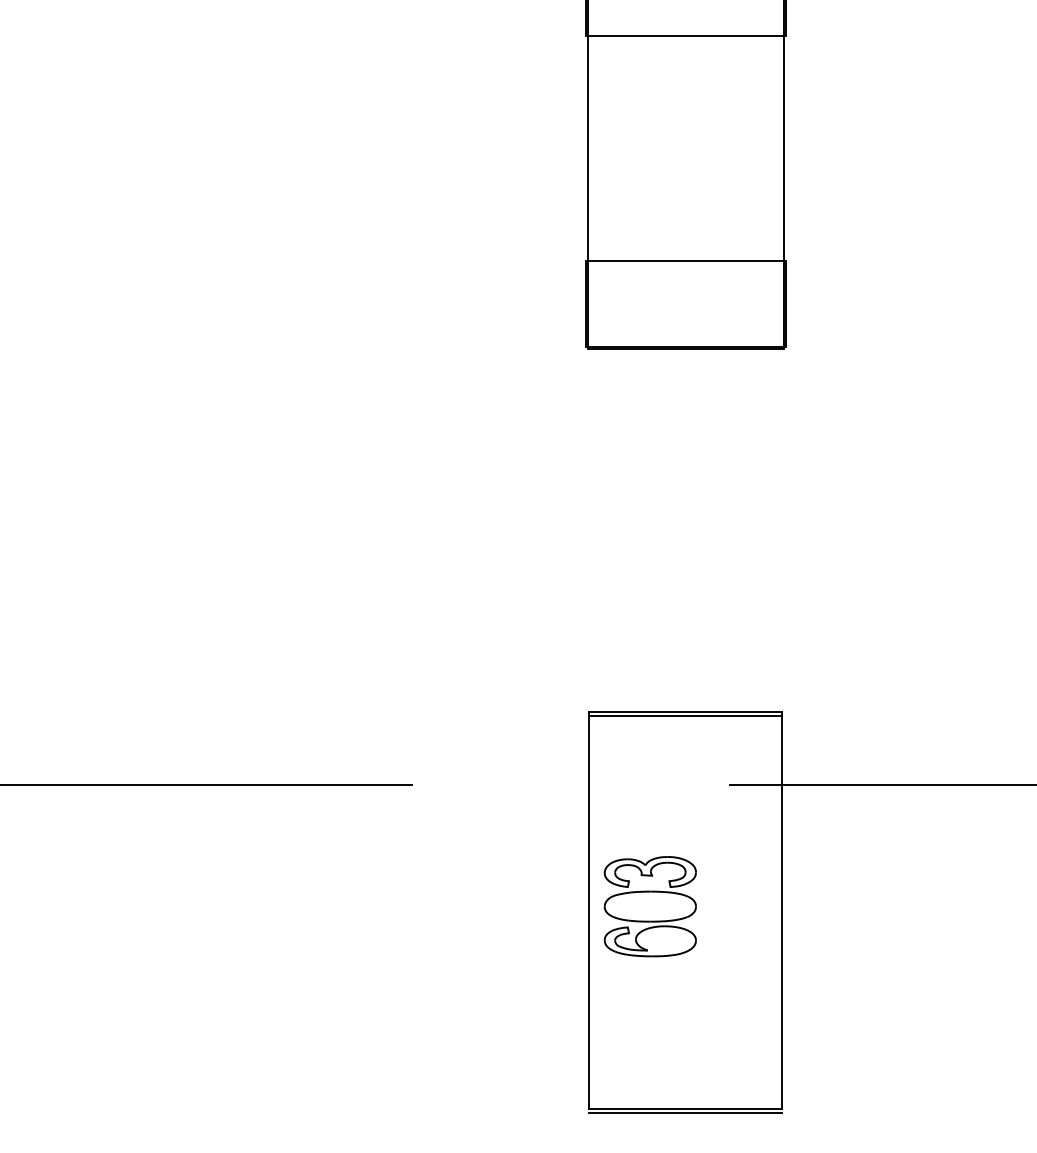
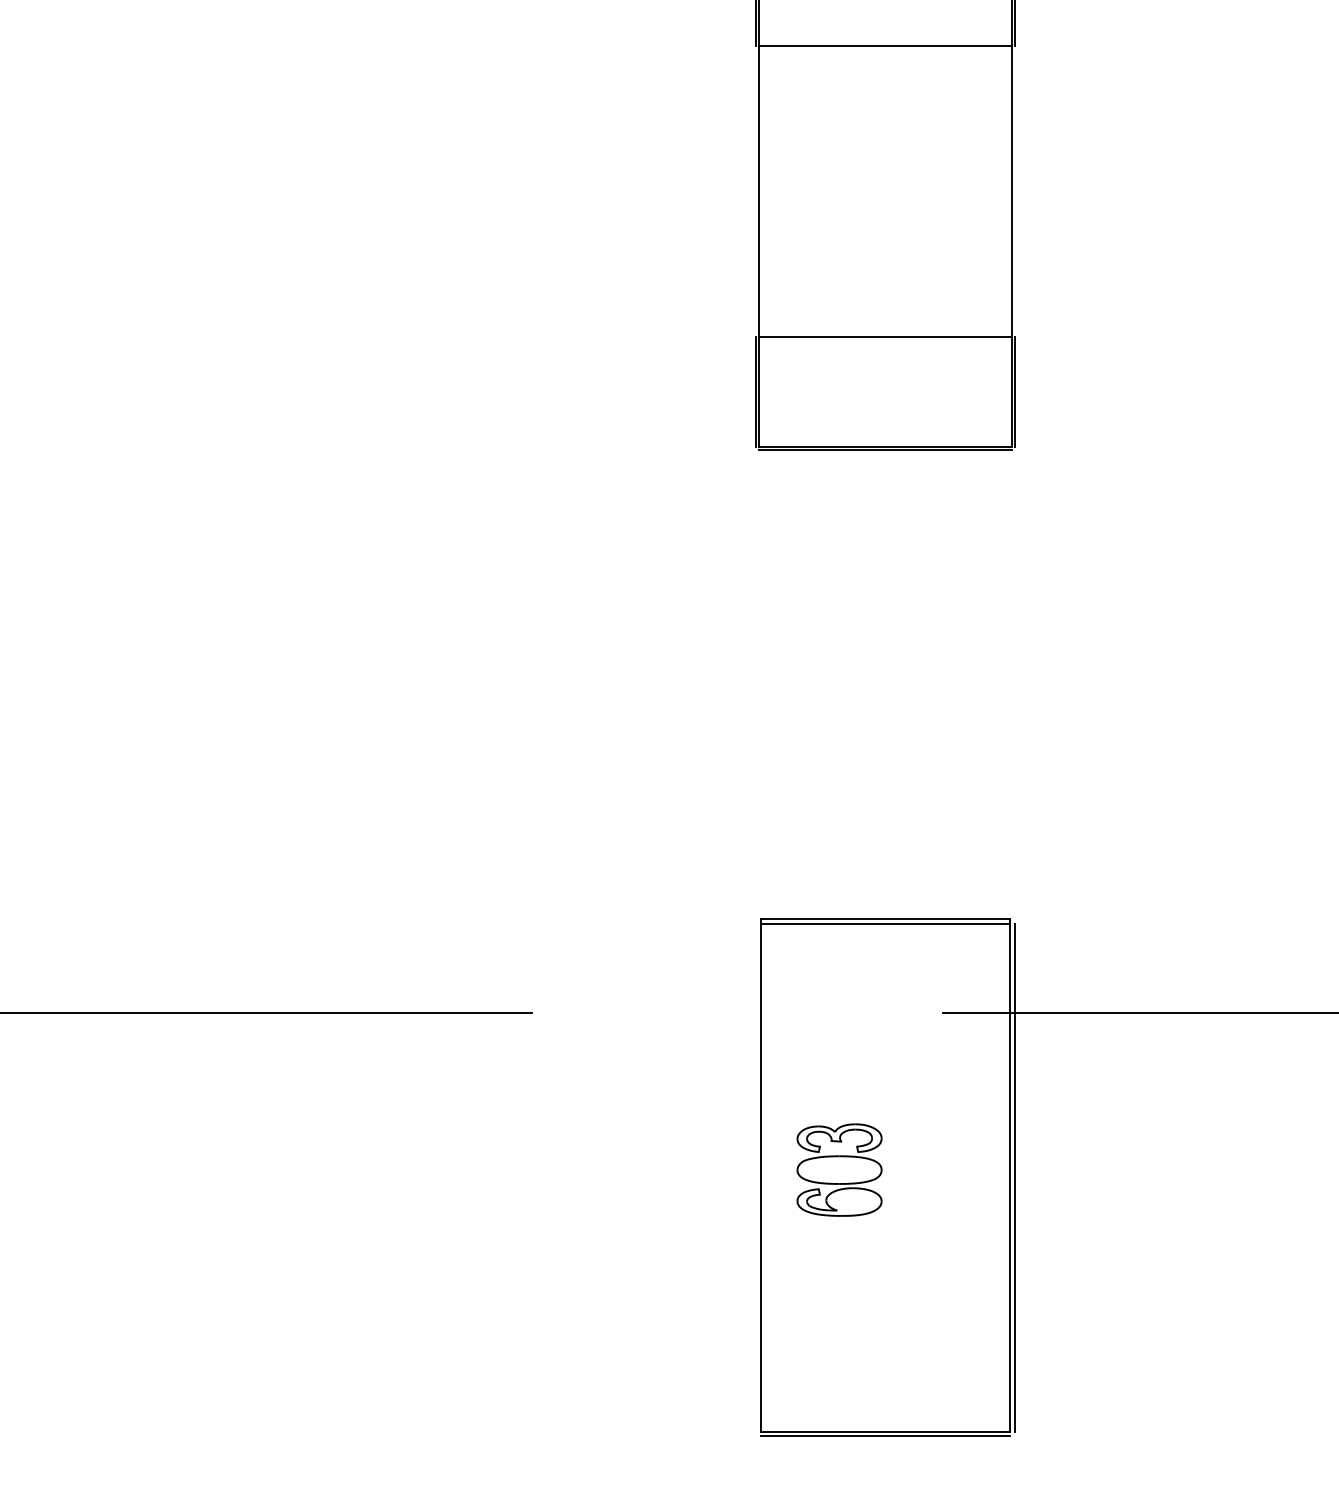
part: (649, 906) -> (838, 1169), size x0.71
line: (786, 912) -> (1015, 1177), added

